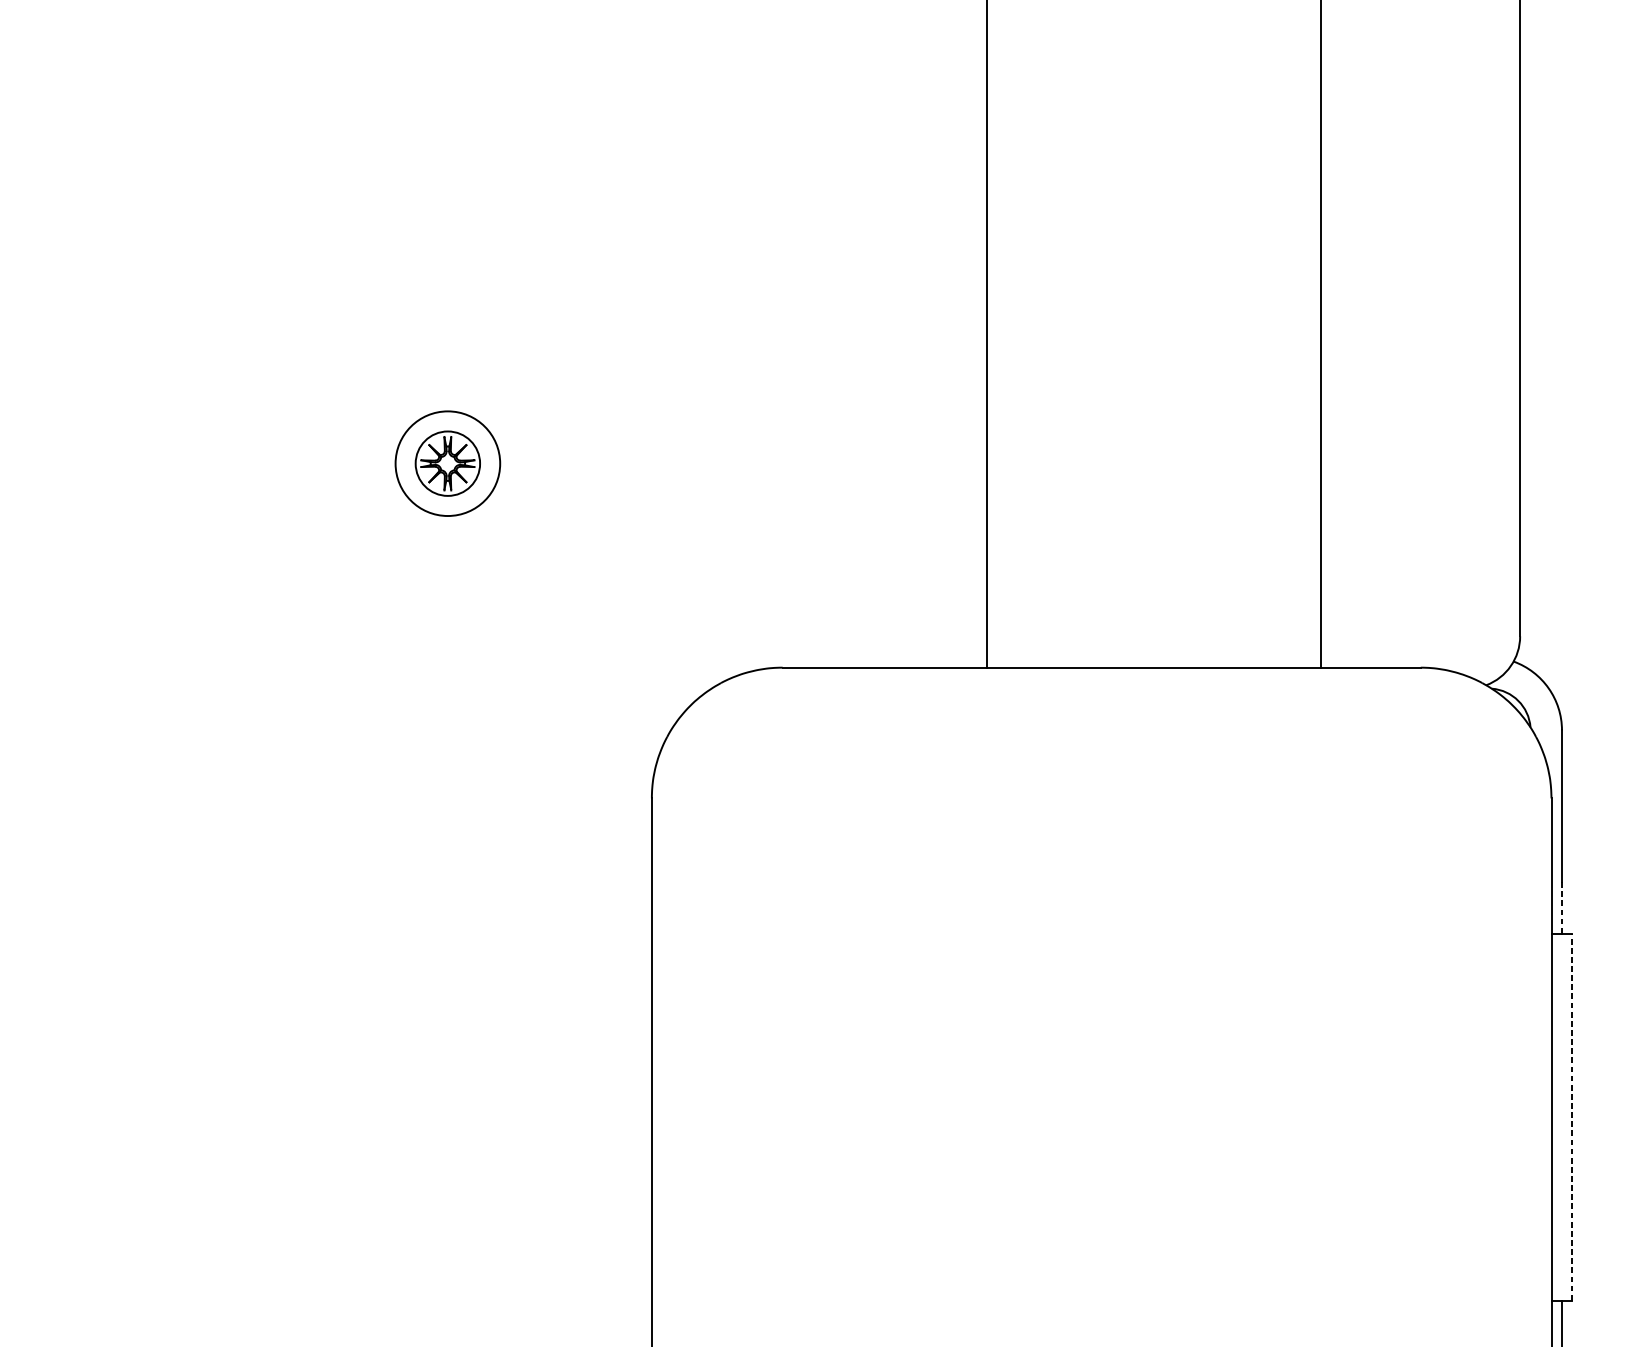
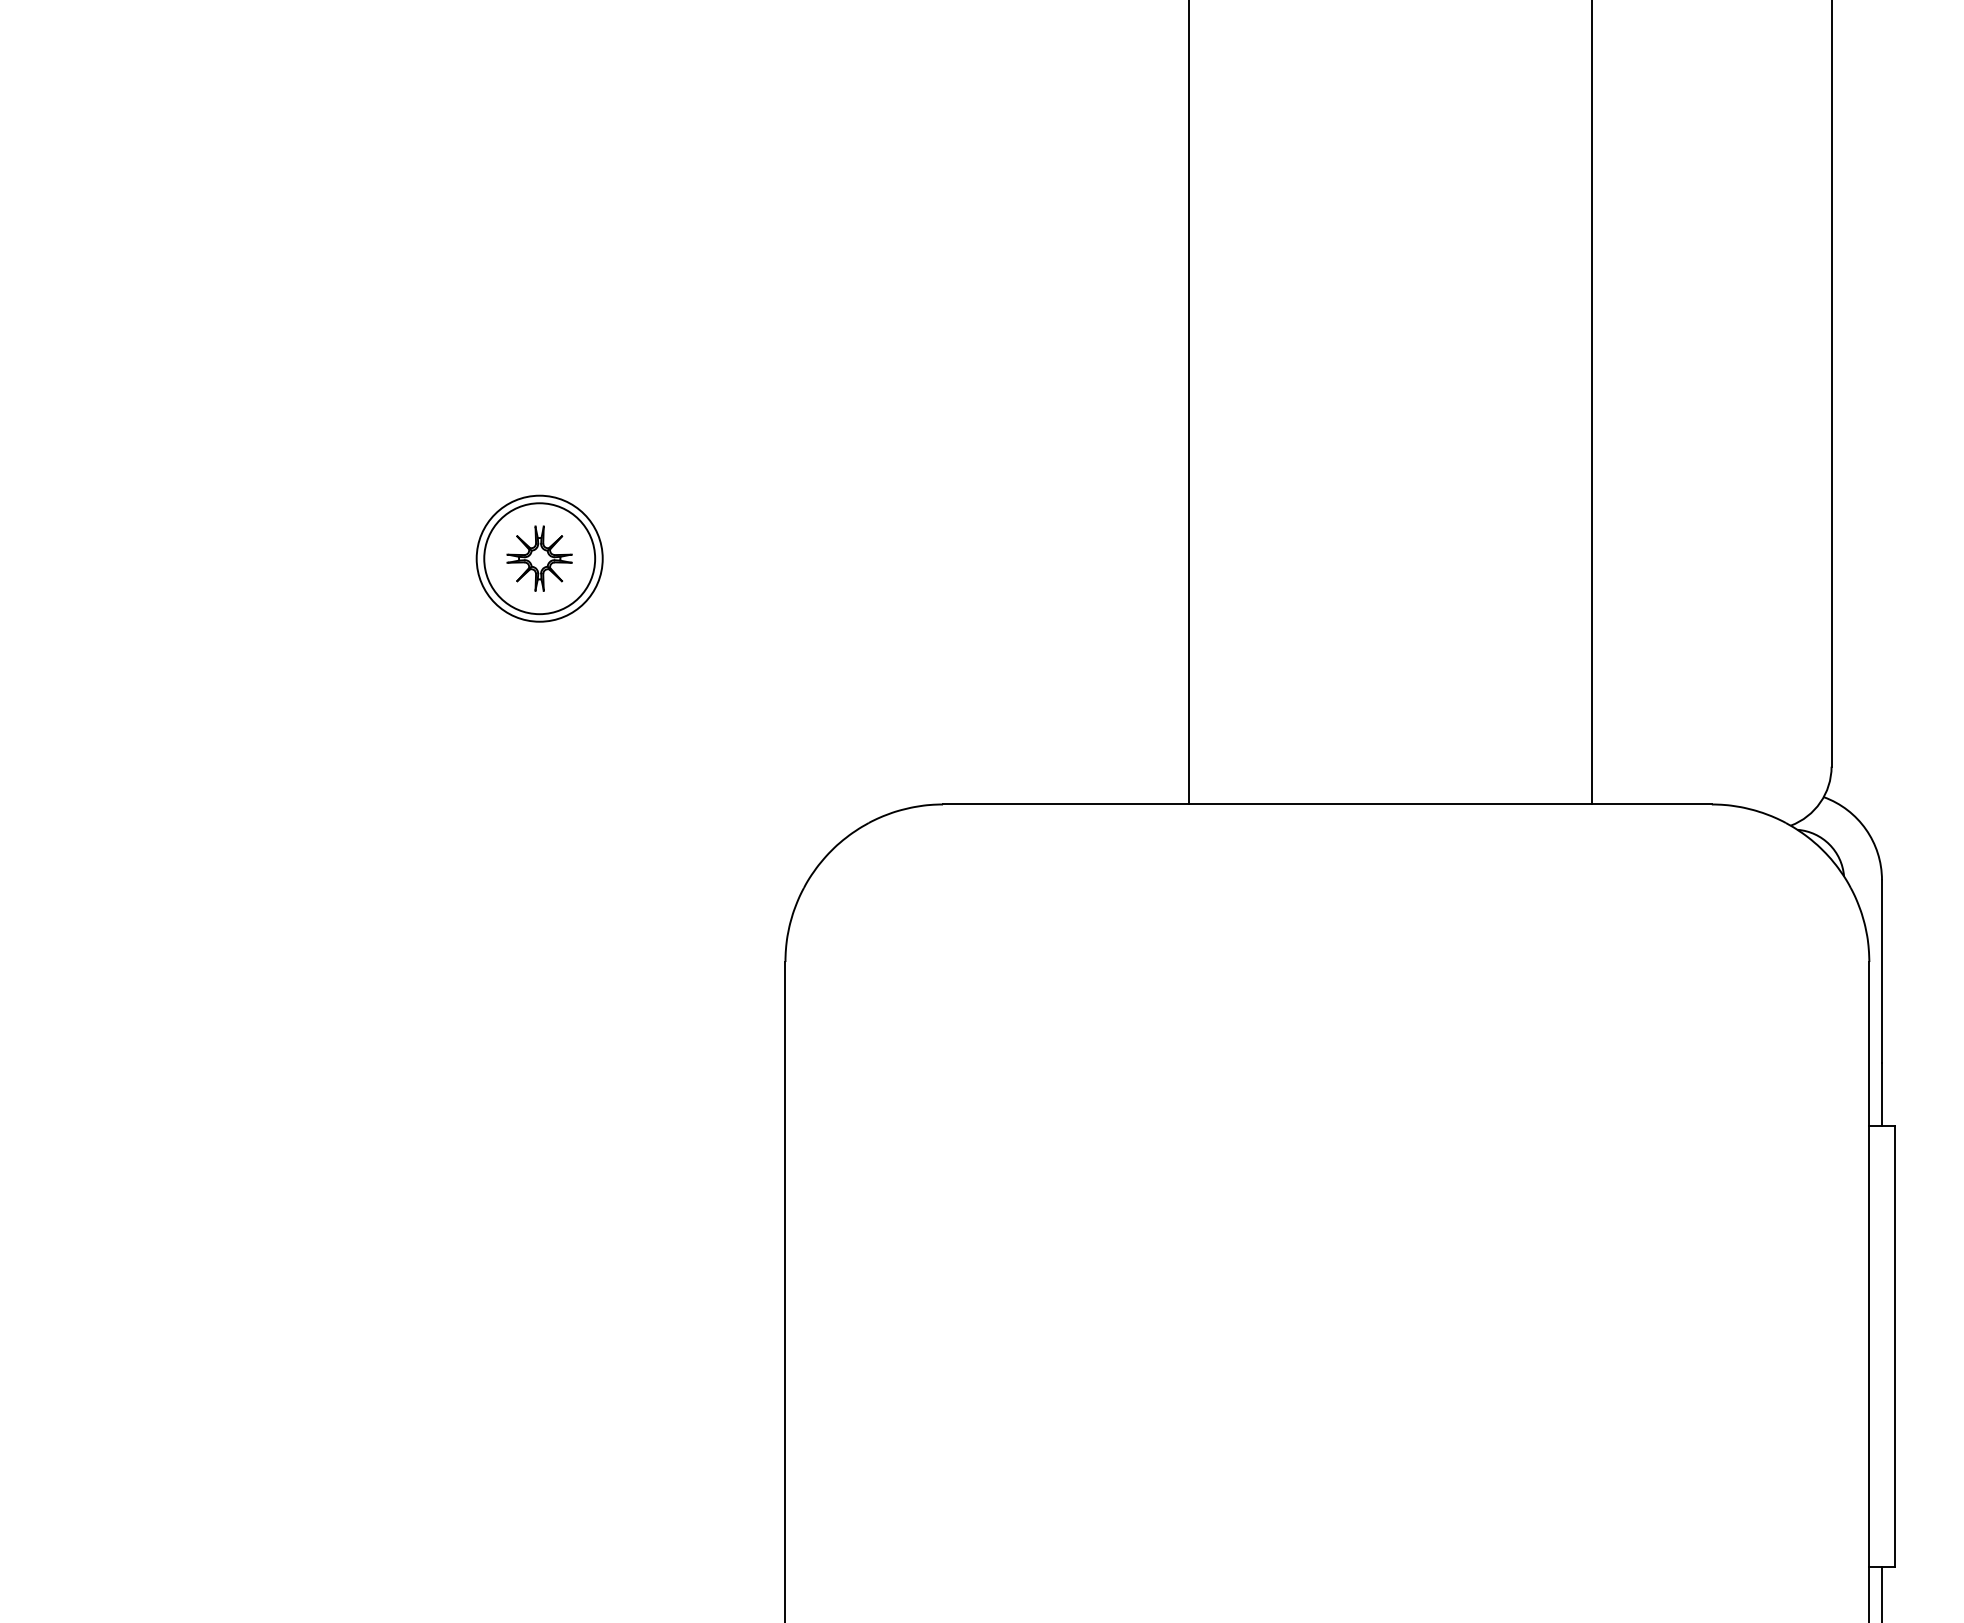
circle: (447, 463) -> (539, 558), size x1.43
line: (1562, 908) -> (1882, 1094), dashed -> solid
line: (1572, 1117) -> (1894, 1346), dashed -> solid

